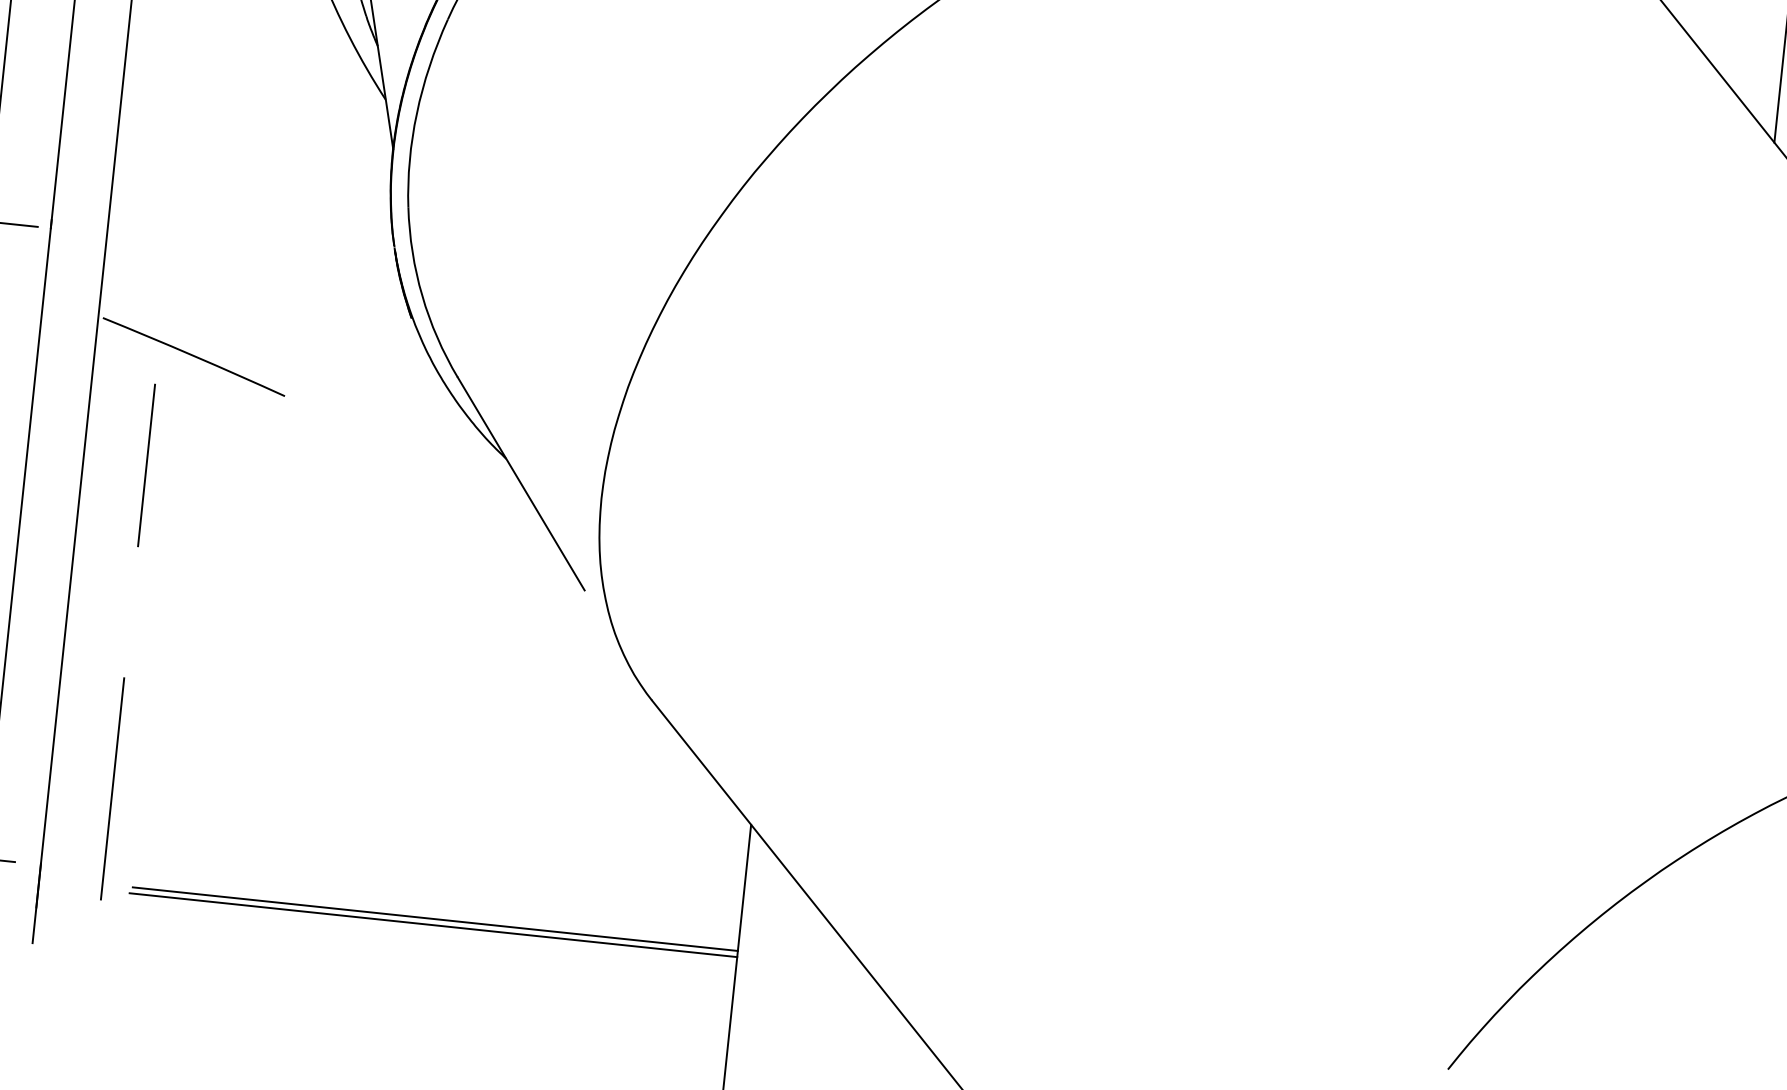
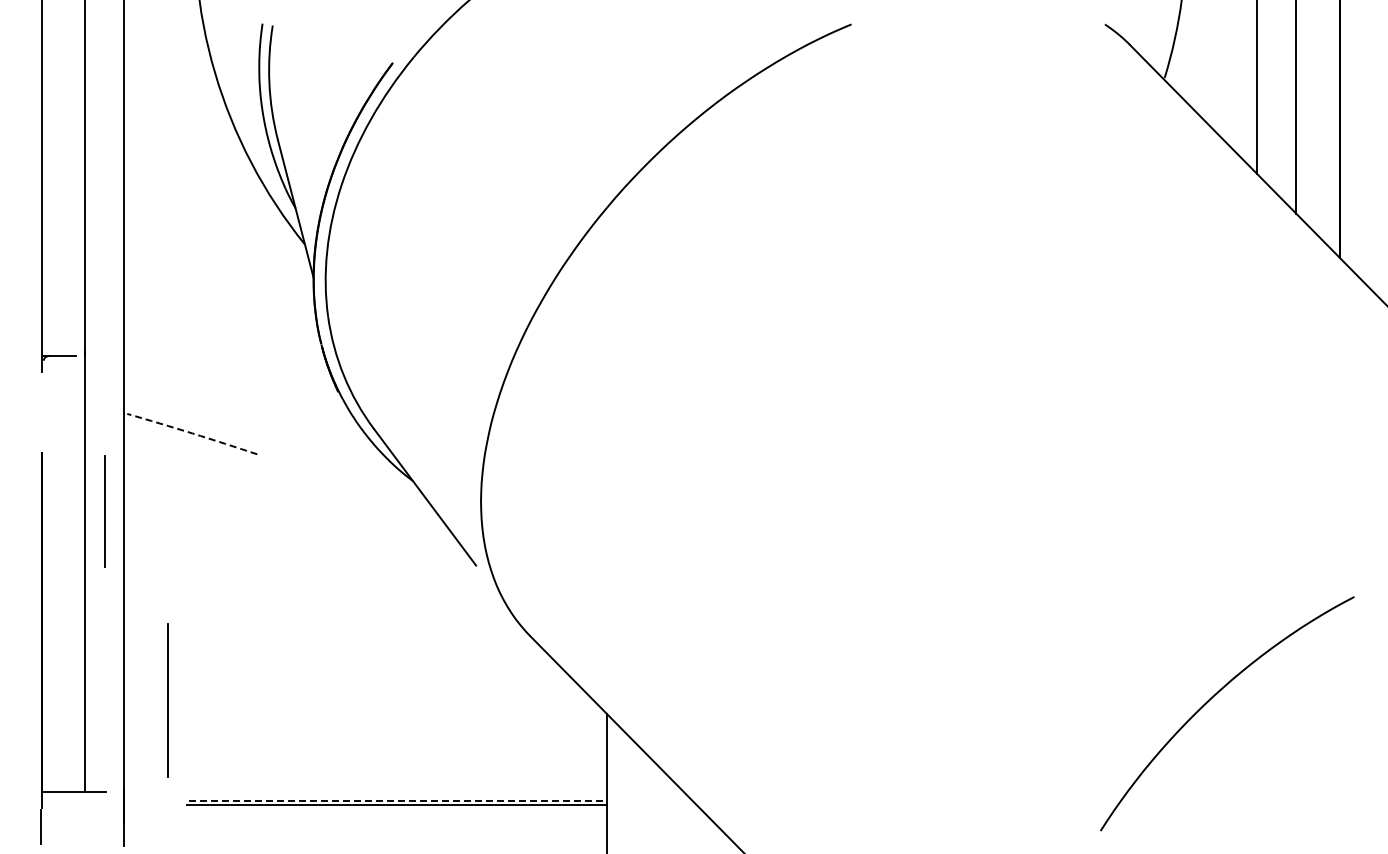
arc: (194, 356) -> (192, 433), solid -> dashed
line: (146, 465) -> (104, 511), moved
line: (112, 789) -> (167, 700), moved
line: (436, 918) -> (398, 800), solid -> dashed

